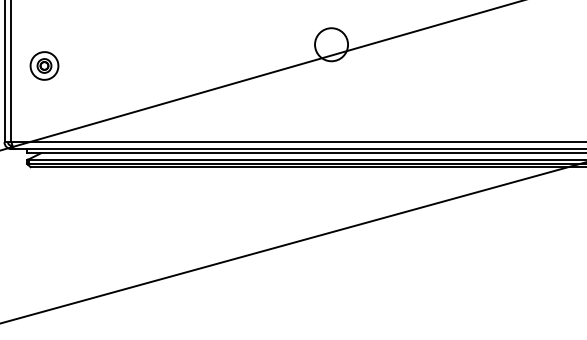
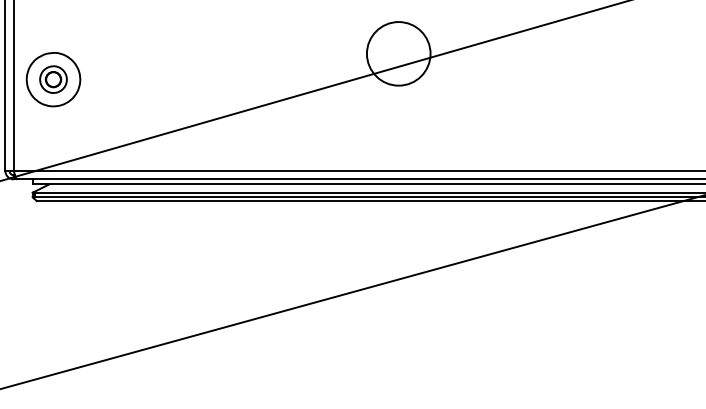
circle: (331, 44) -> (398, 53), size x1.6
part: (44, 65) -> (53, 78), size x1.6

